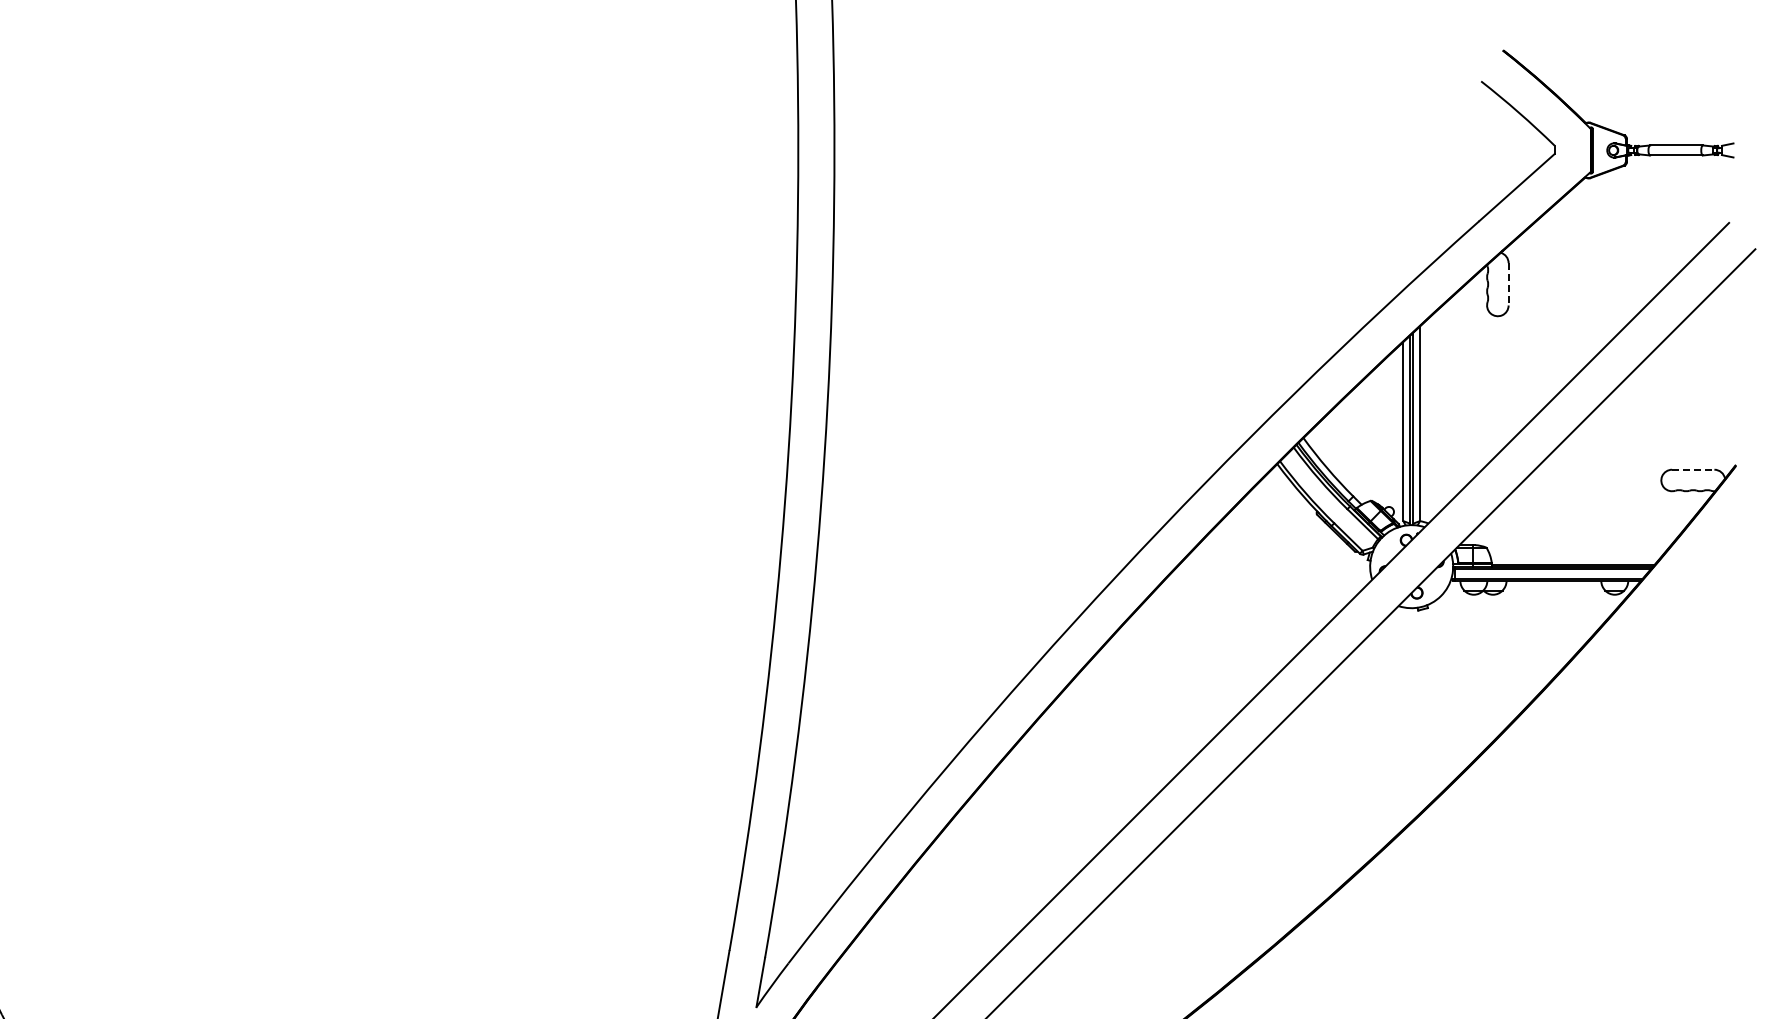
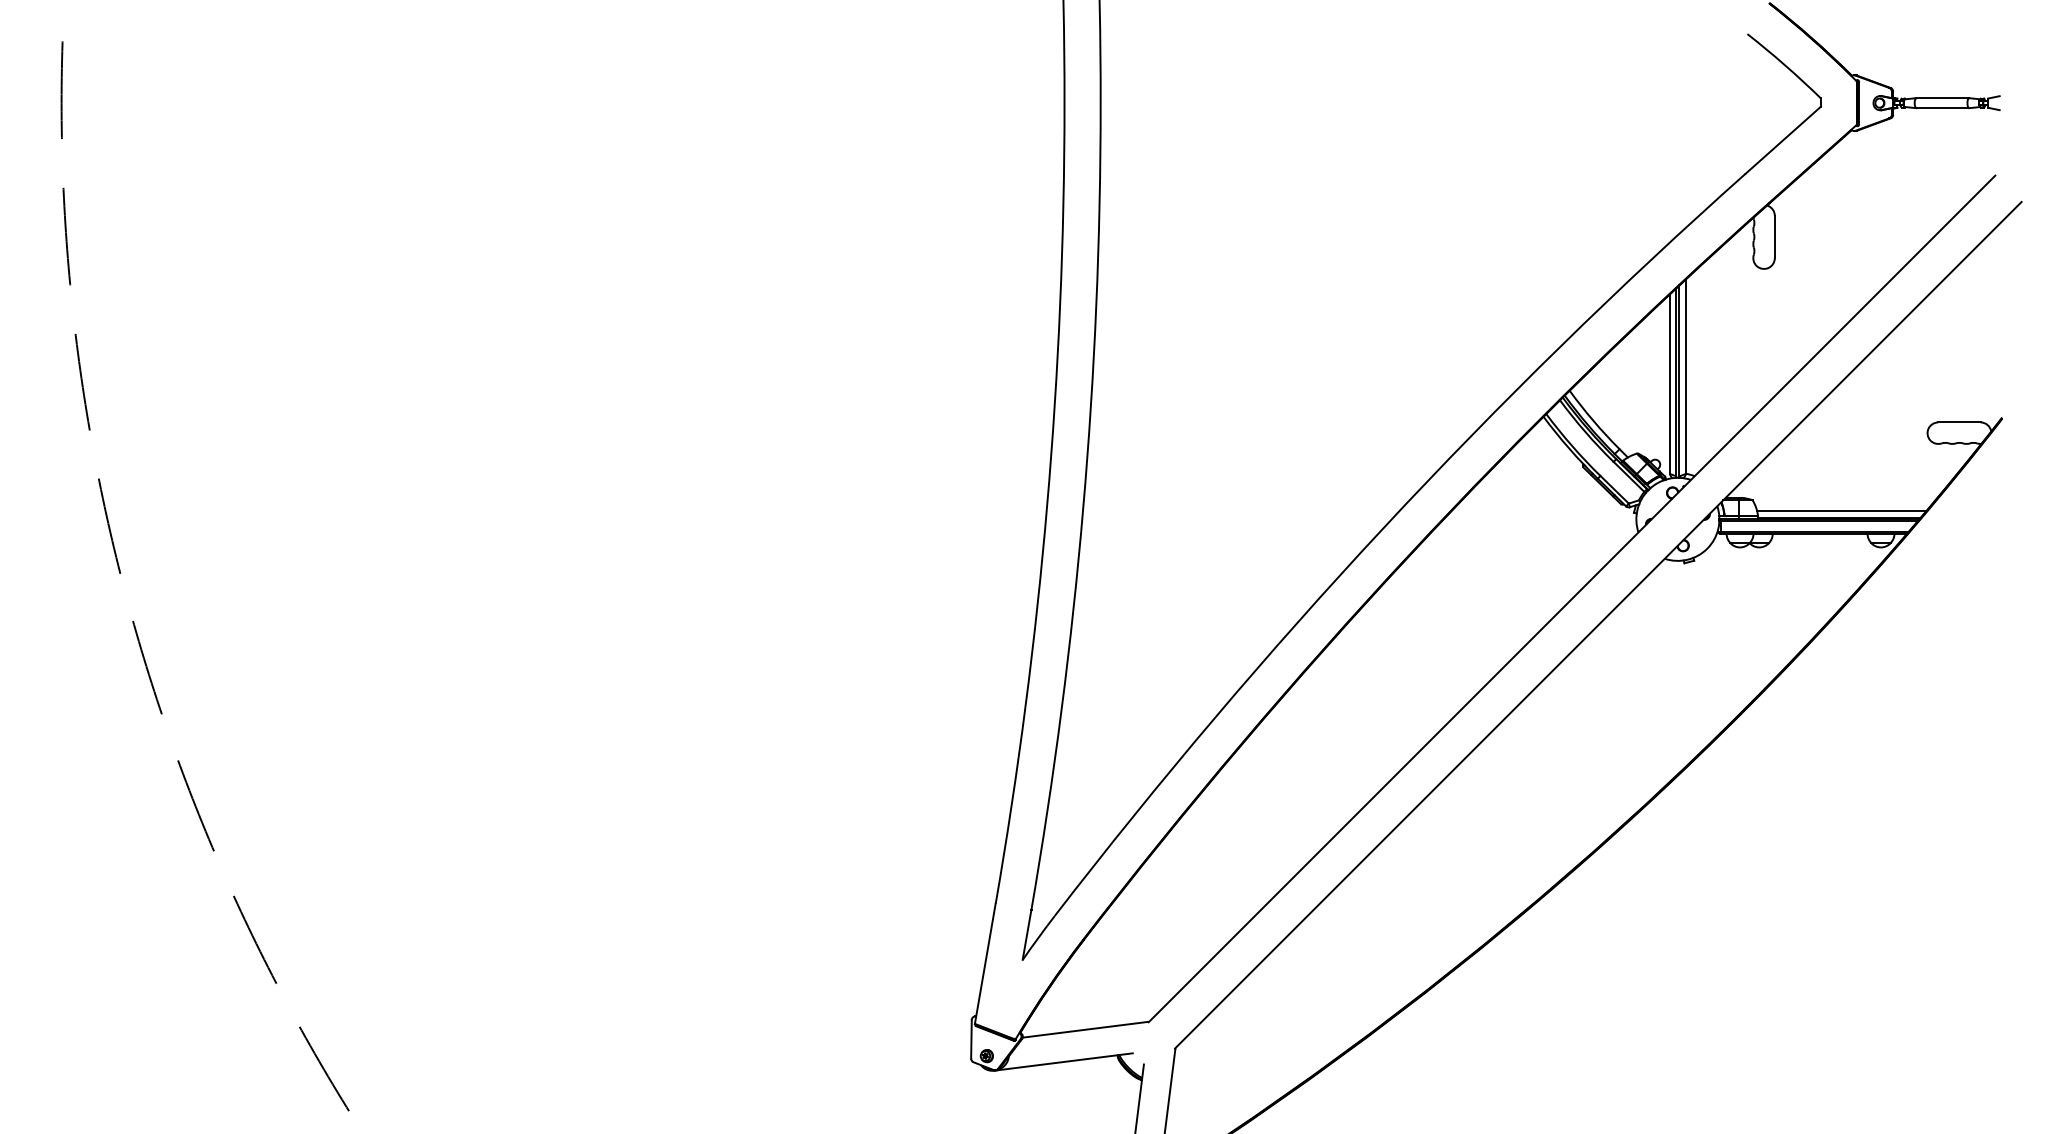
line: (1508, 284) -> (1774, 237), dashed -> solid
line: (1693, 469) -> (1959, 422), dashed -> solid
line: (1575, 557) -> (1841, 510), added

